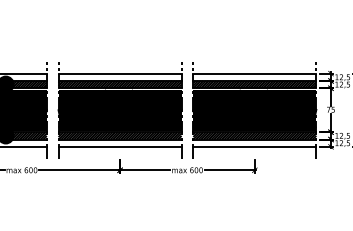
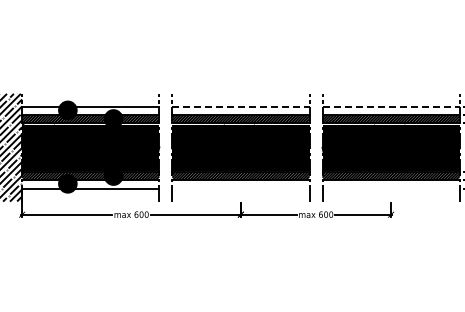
line: (119, 73) -> (240, 106), solid -> dashed
line: (255, 73) -> (391, 106), solid -> dashed
line: (119, 146) -> (240, 188), removed
line: (254, 146) -> (390, 188), removed

